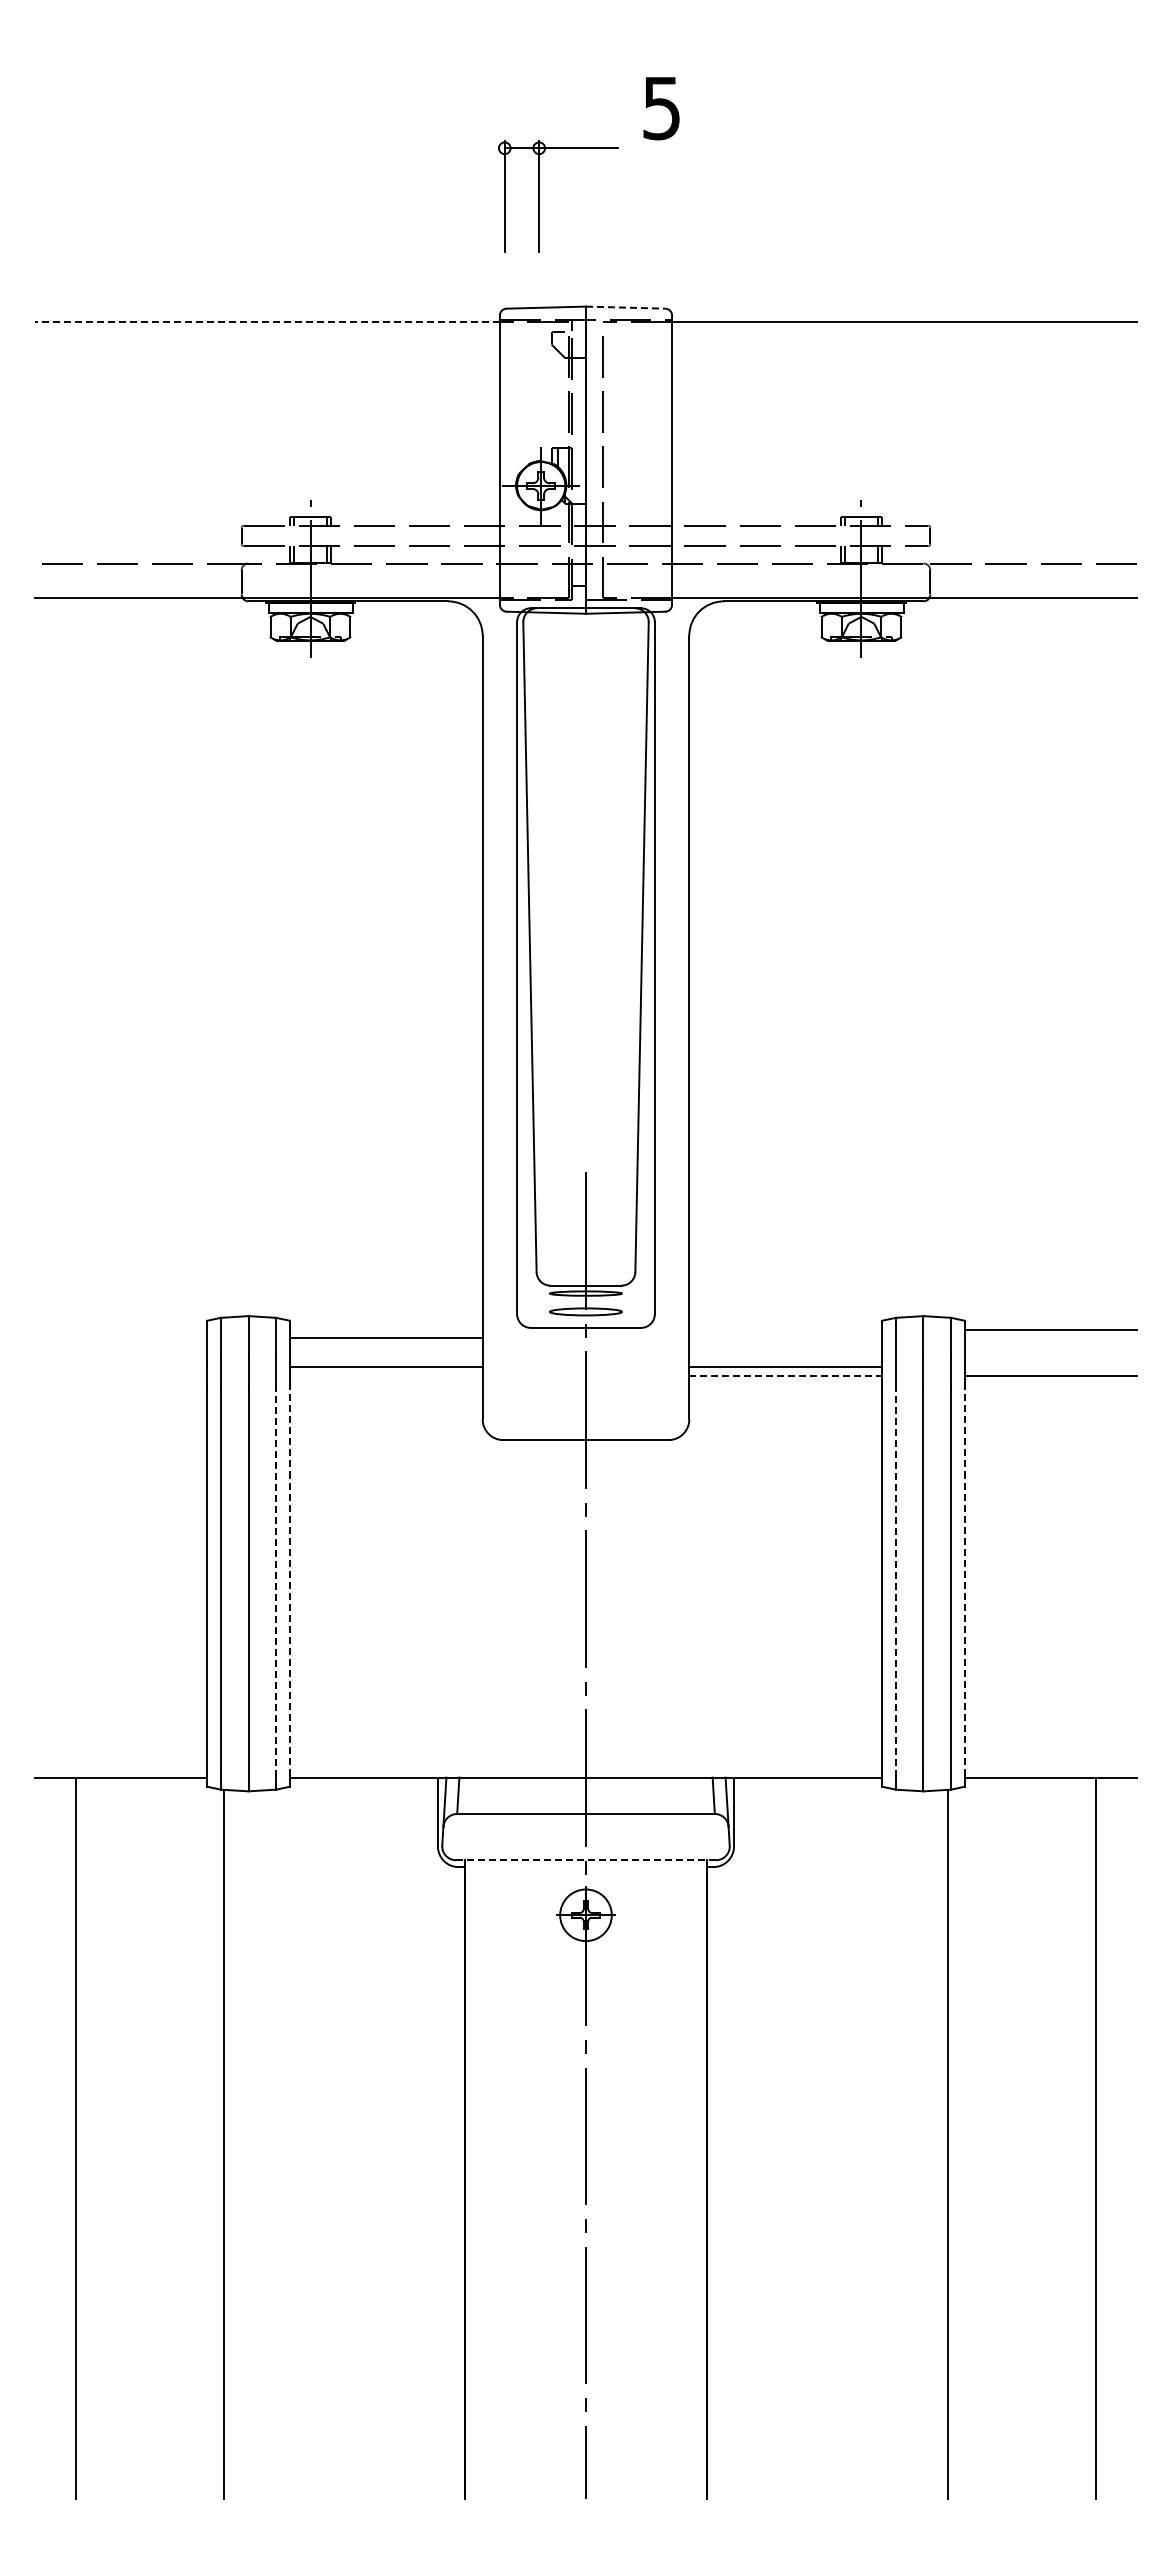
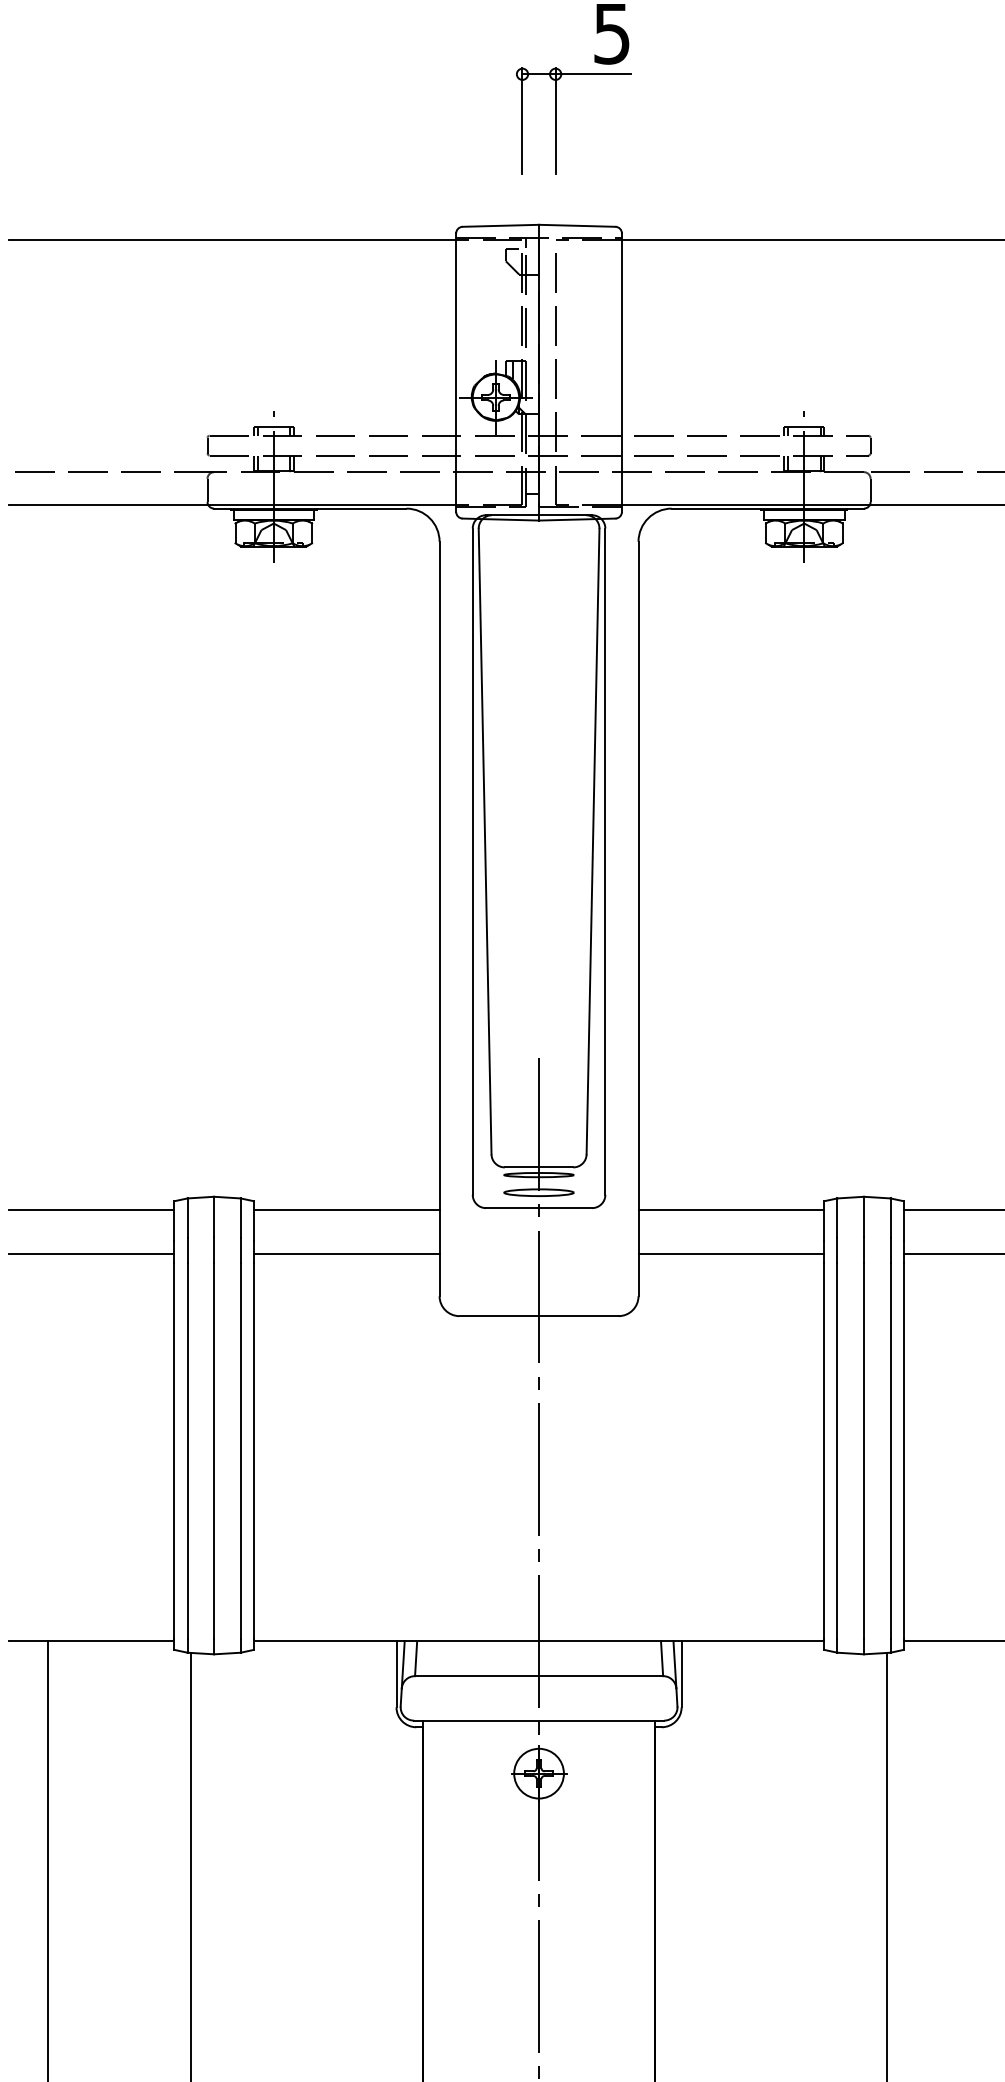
part: (539, 196) -> (555, 120), moved
line: (625, 307) -> (577, 225), dashed -> solid
line: (266, 322) -> (231, 240), dashed -> solid
line: (121, 1329) -> (91, 1209), added
line: (385, 1337) -> (346, 1253), moved
line: (385, 1366) -> (346, 1209), moved
line: (785, 1366) -> (731, 1209), moved
line: (121, 1375) -> (91, 1253), added
line: (786, 1375) -> (732, 1253), dashed -> solid
line: (289, 1579) -> (253, 1450), dashed -> solid
line: (964, 1579) -> (903, 1450), dashed -> solid
line: (276, 1580) -> (241, 1451), dashed -> solid
line: (895, 1580) -> (837, 1451), dashed -> solid
line: (586, 1860) -> (539, 1720), dashed -> solid

